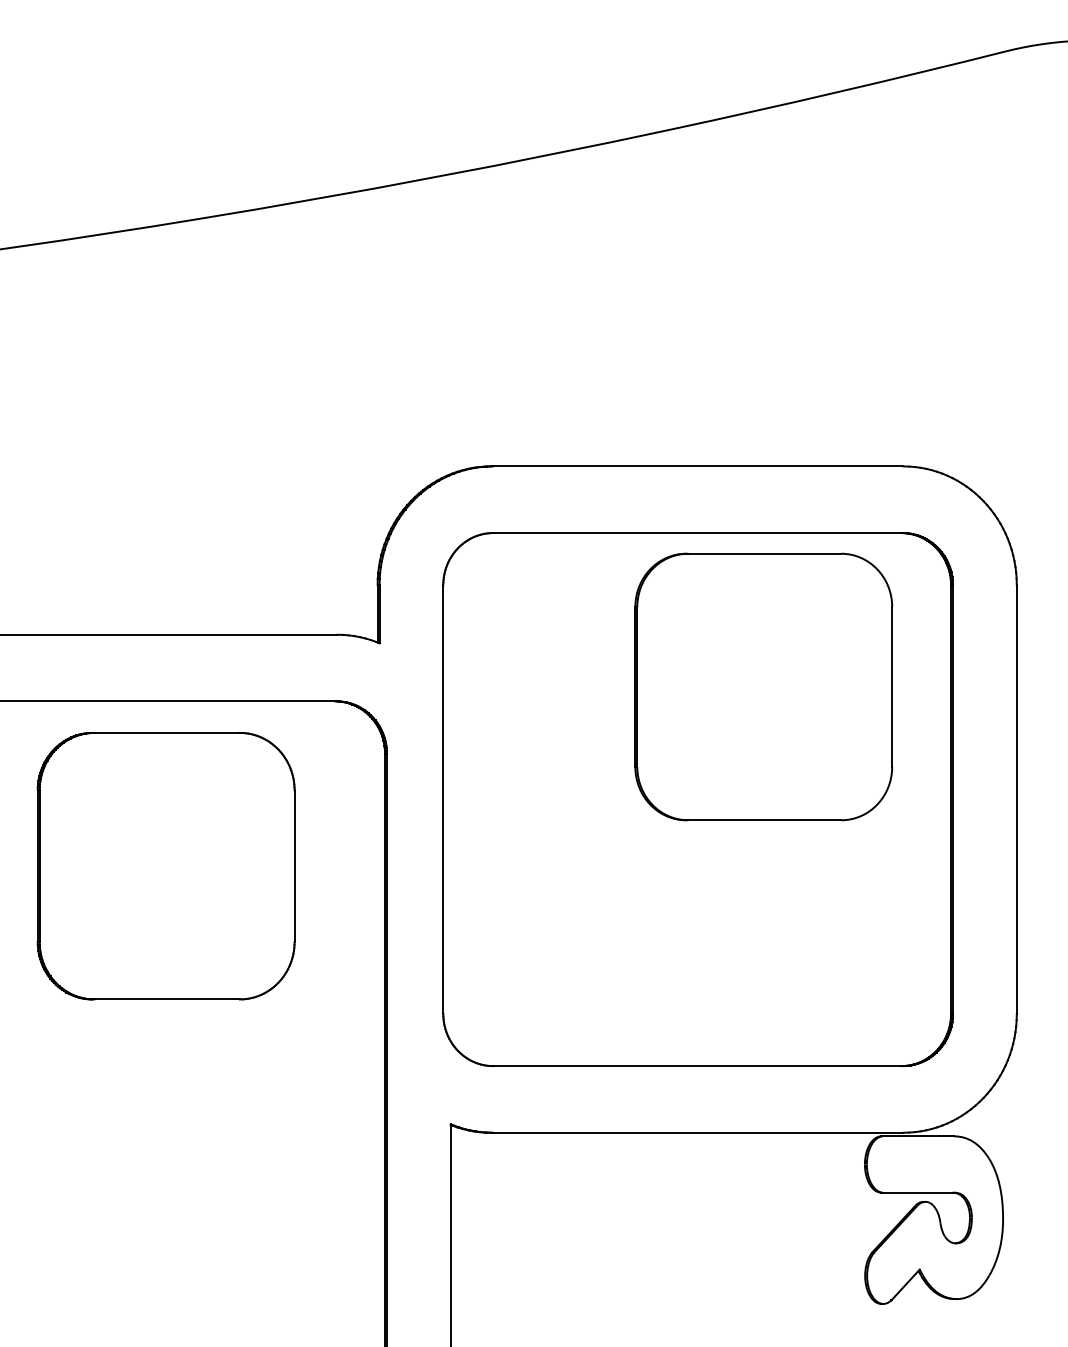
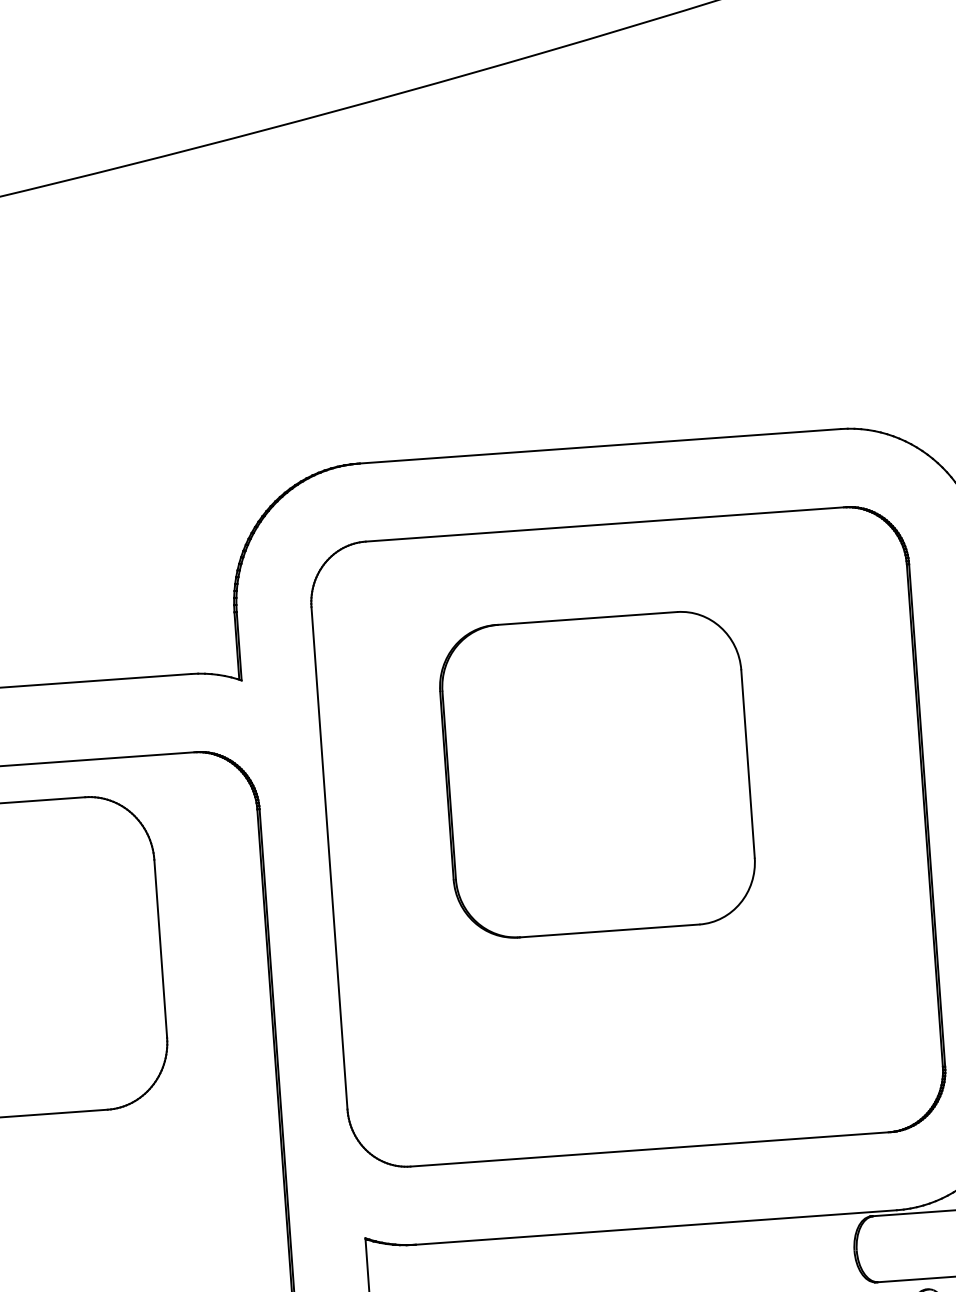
part: (763, 686) -> (597, 774), moved

